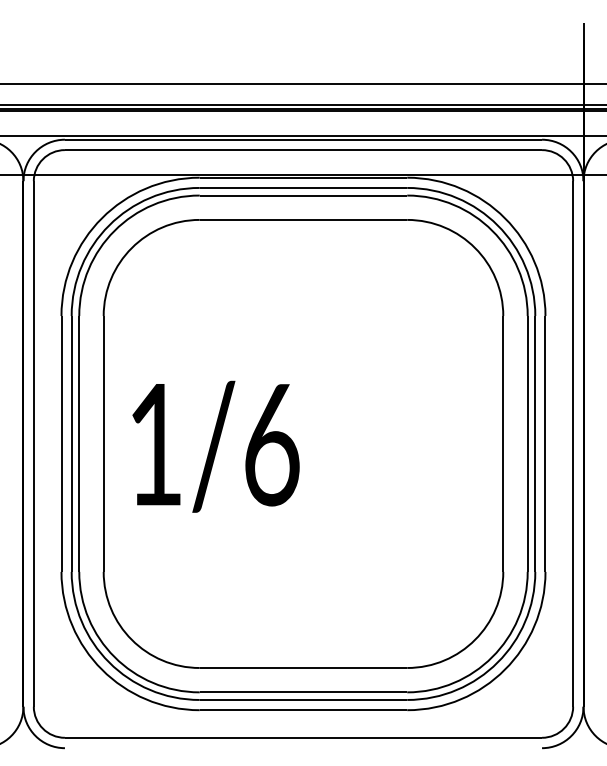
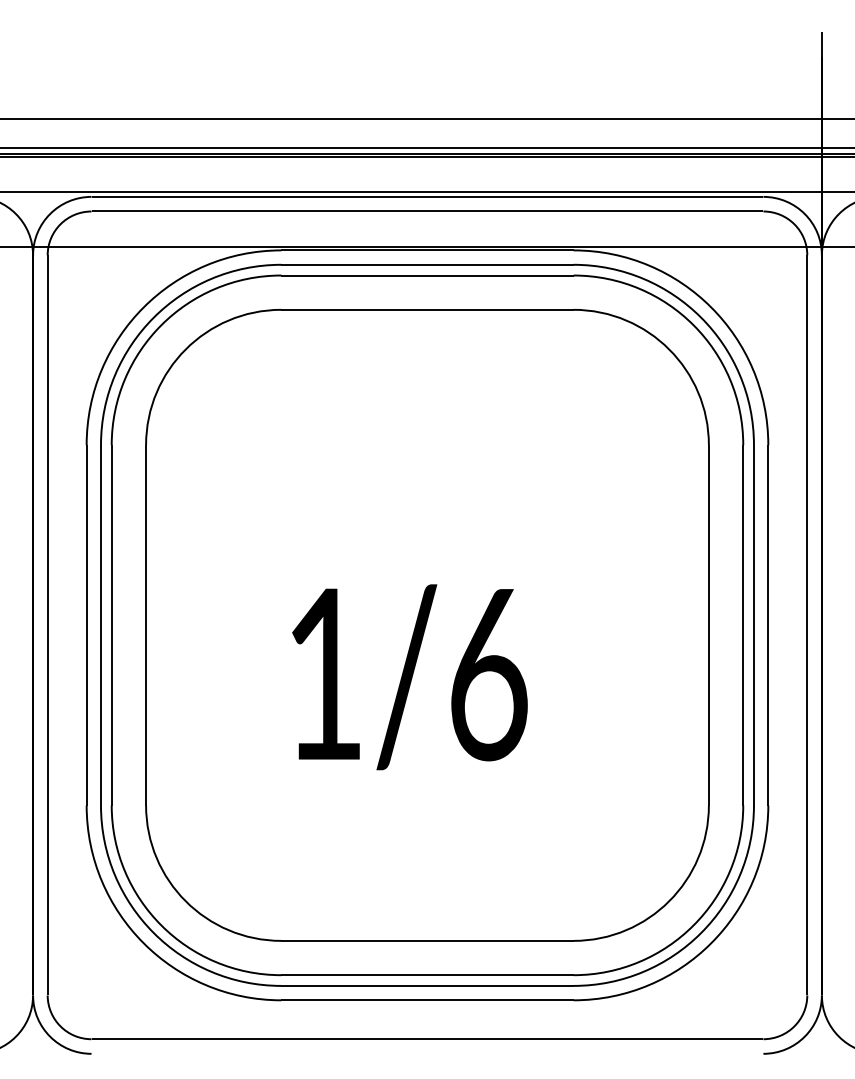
text: (215, 446) -> (409, 676), moved

